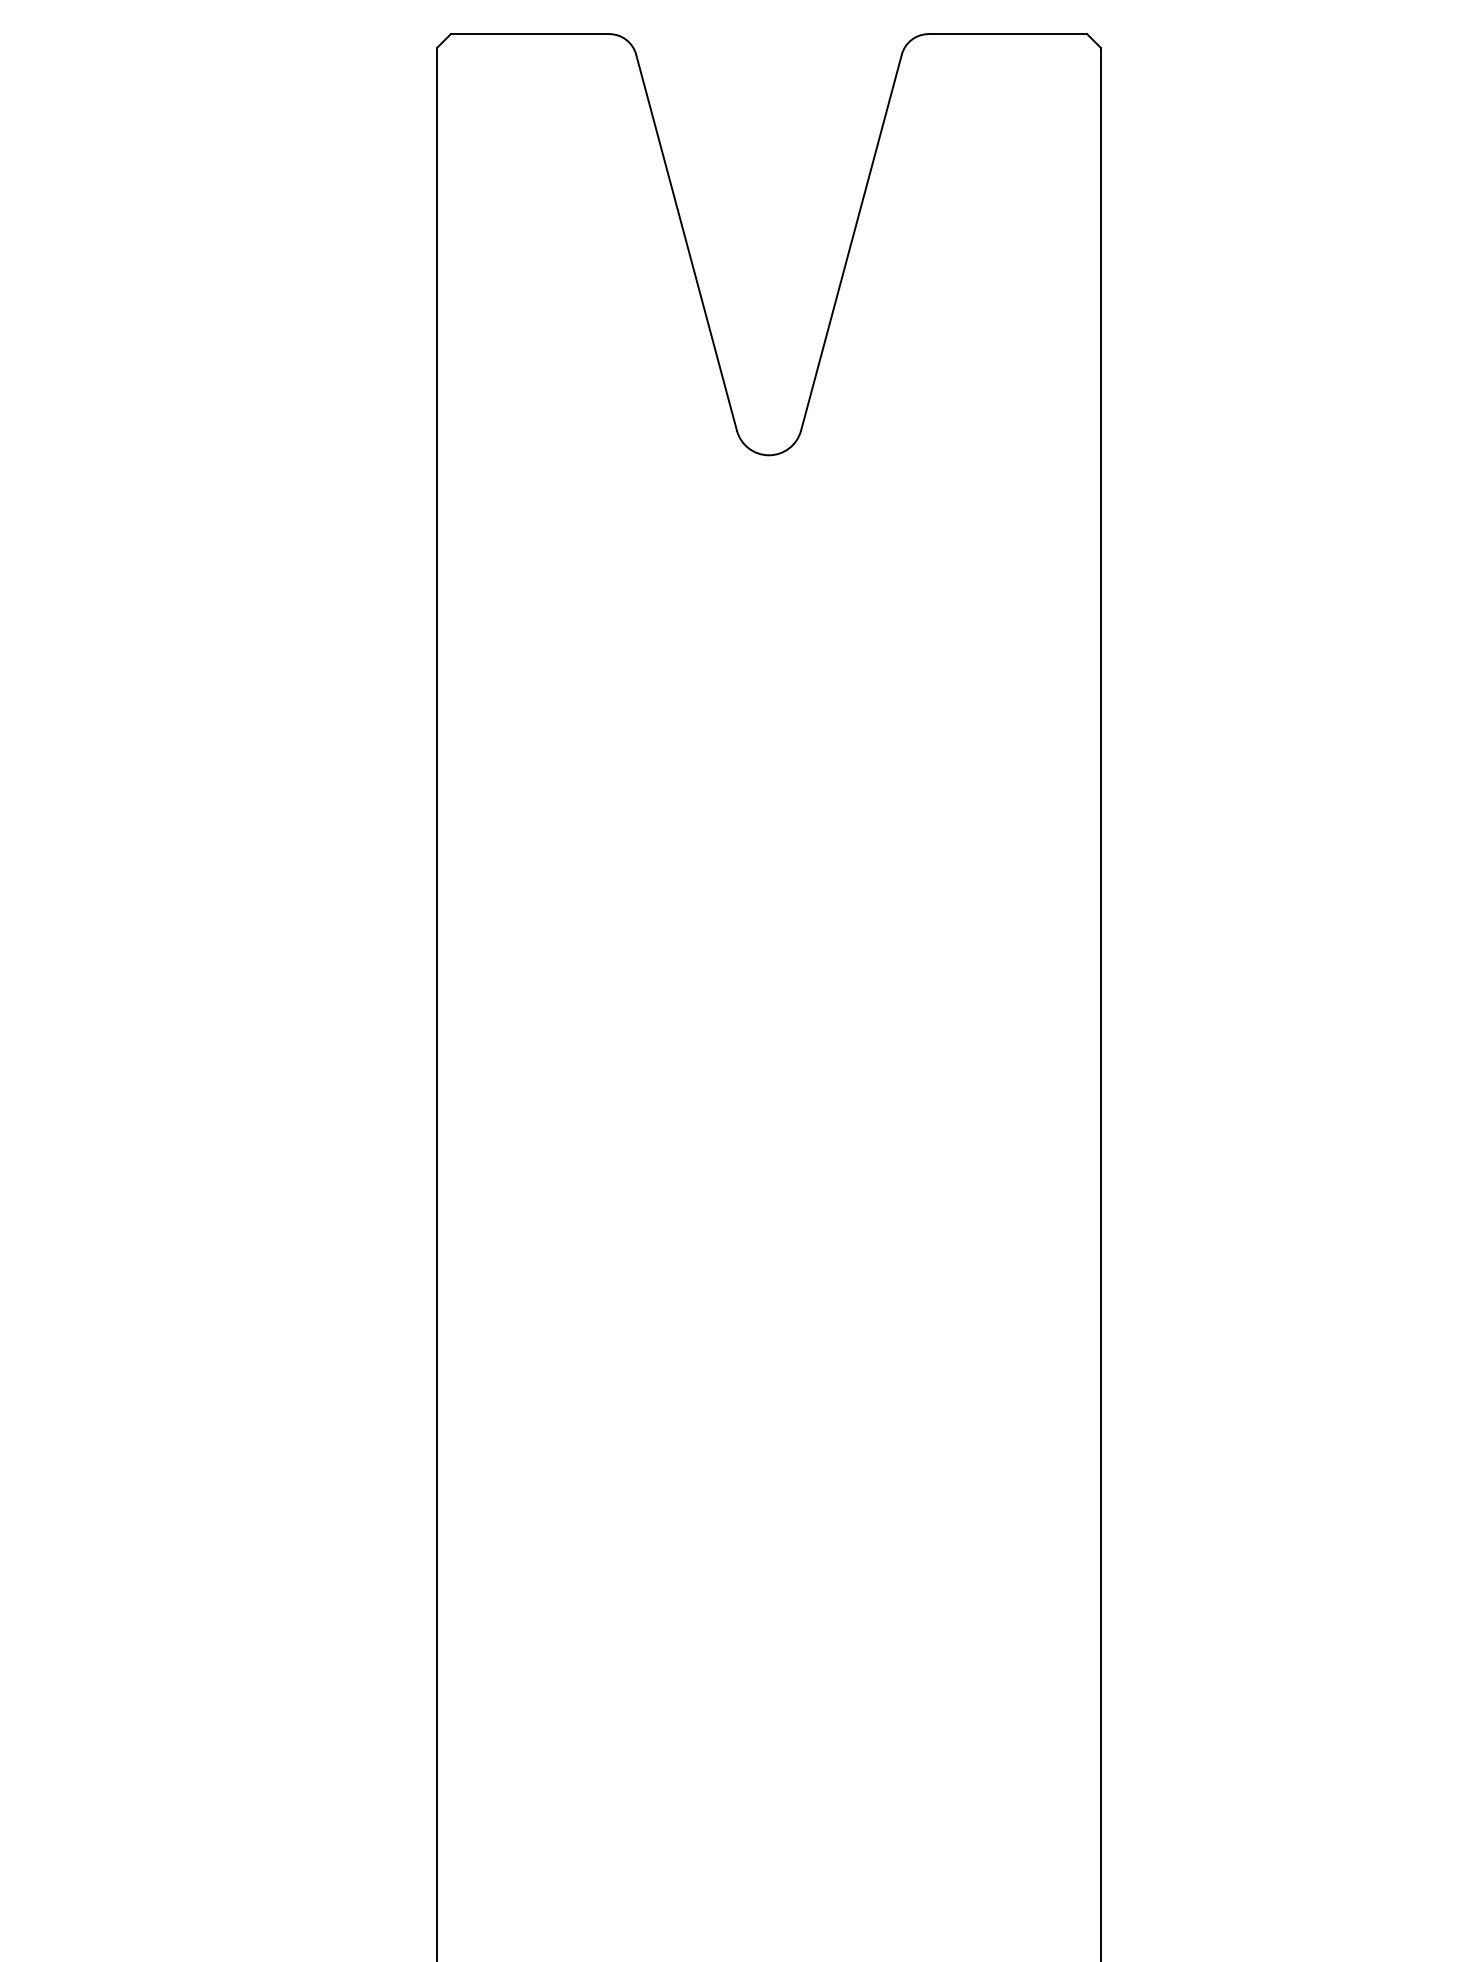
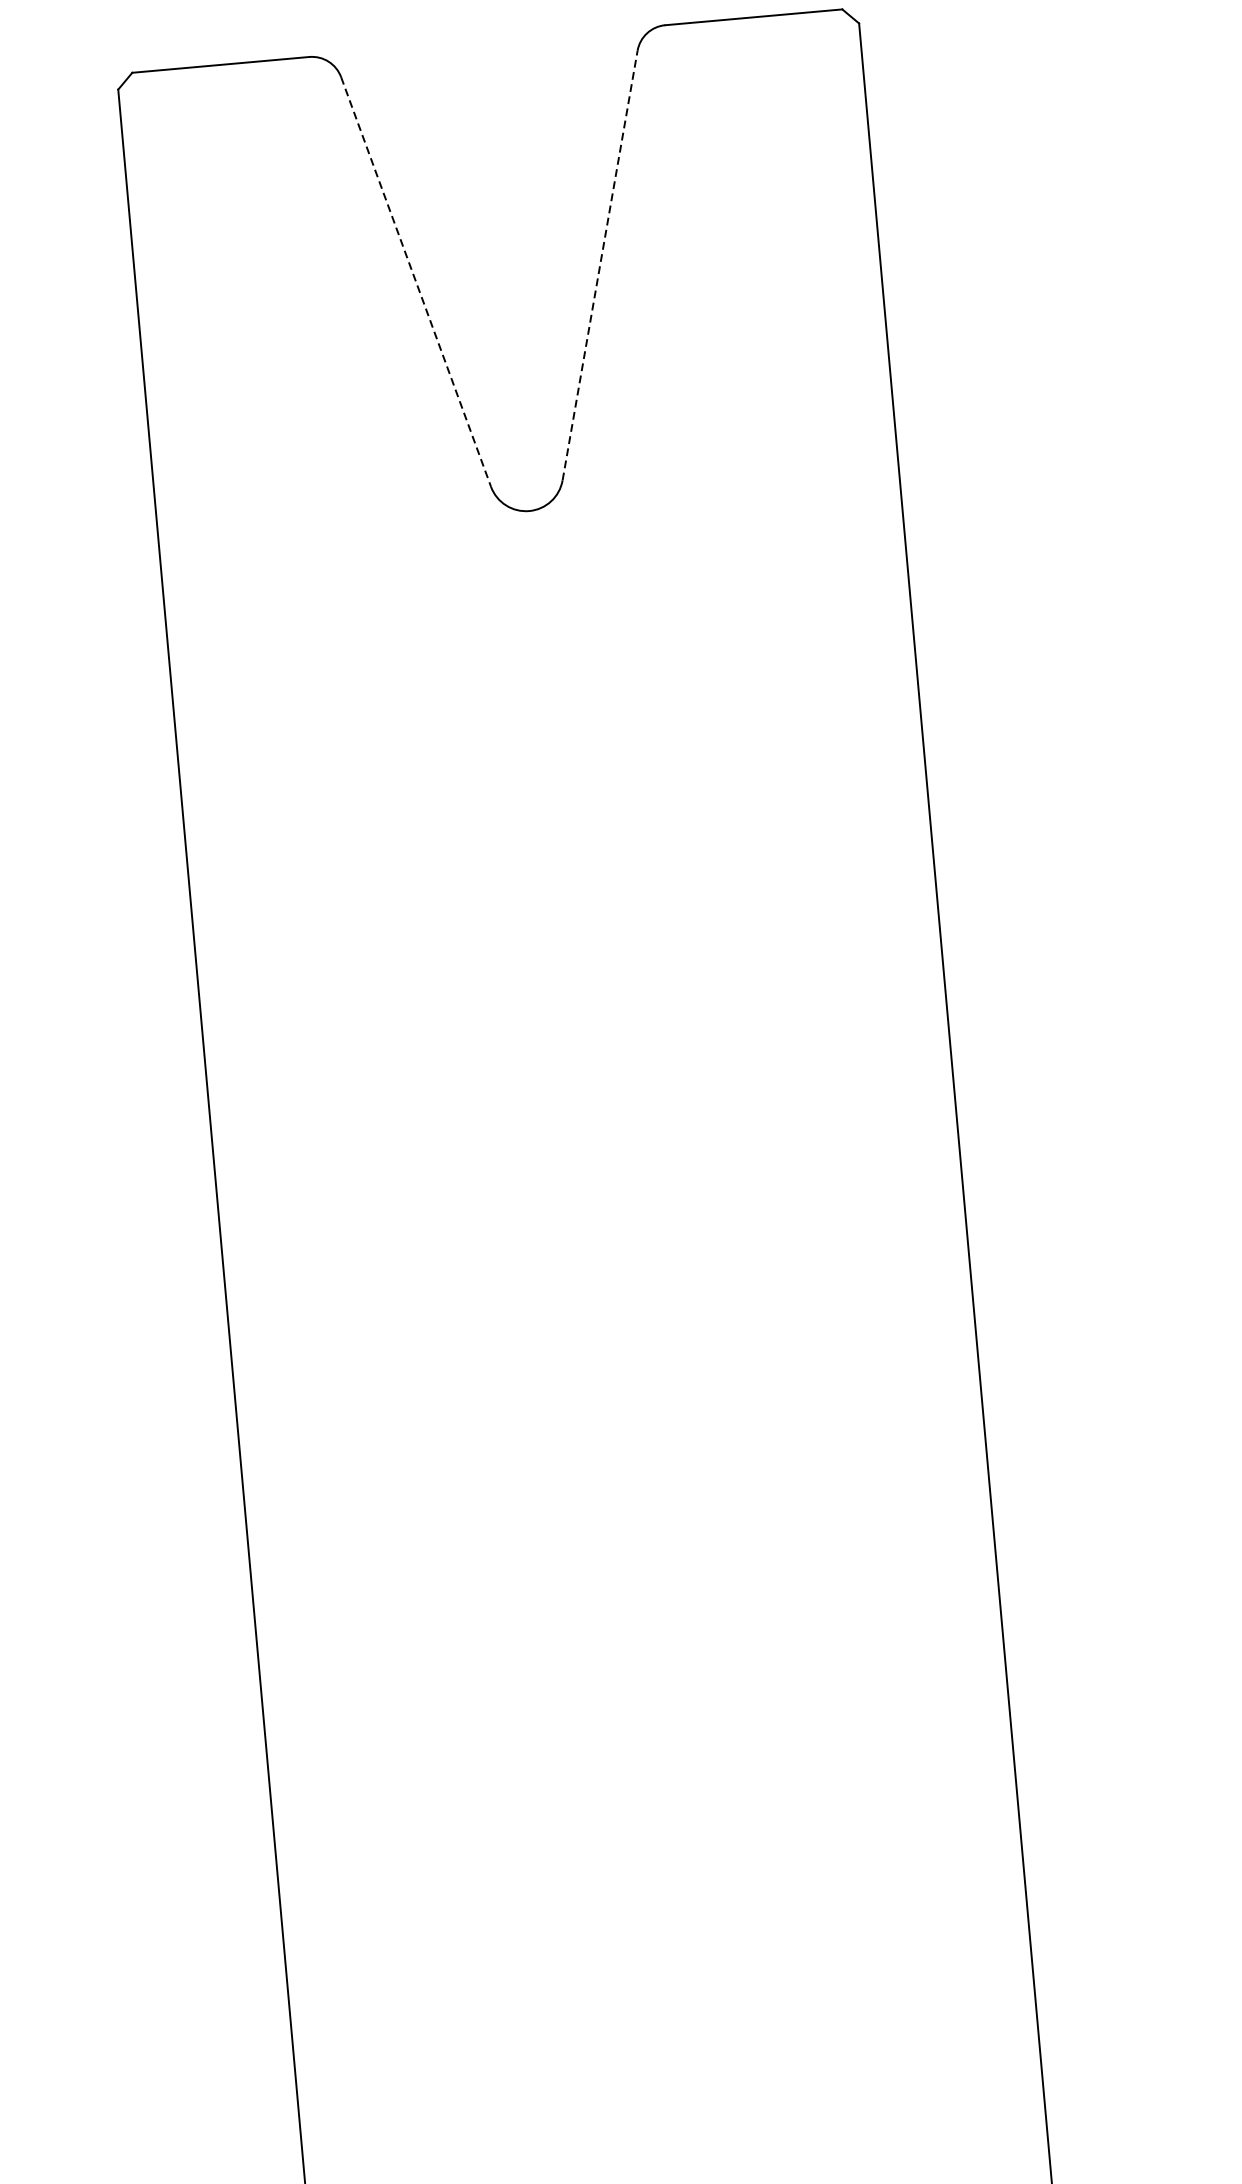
line: (686, 242) -> (416, 281), solid -> dashed
line: (851, 242) -> (600, 265), solid -> dashed

